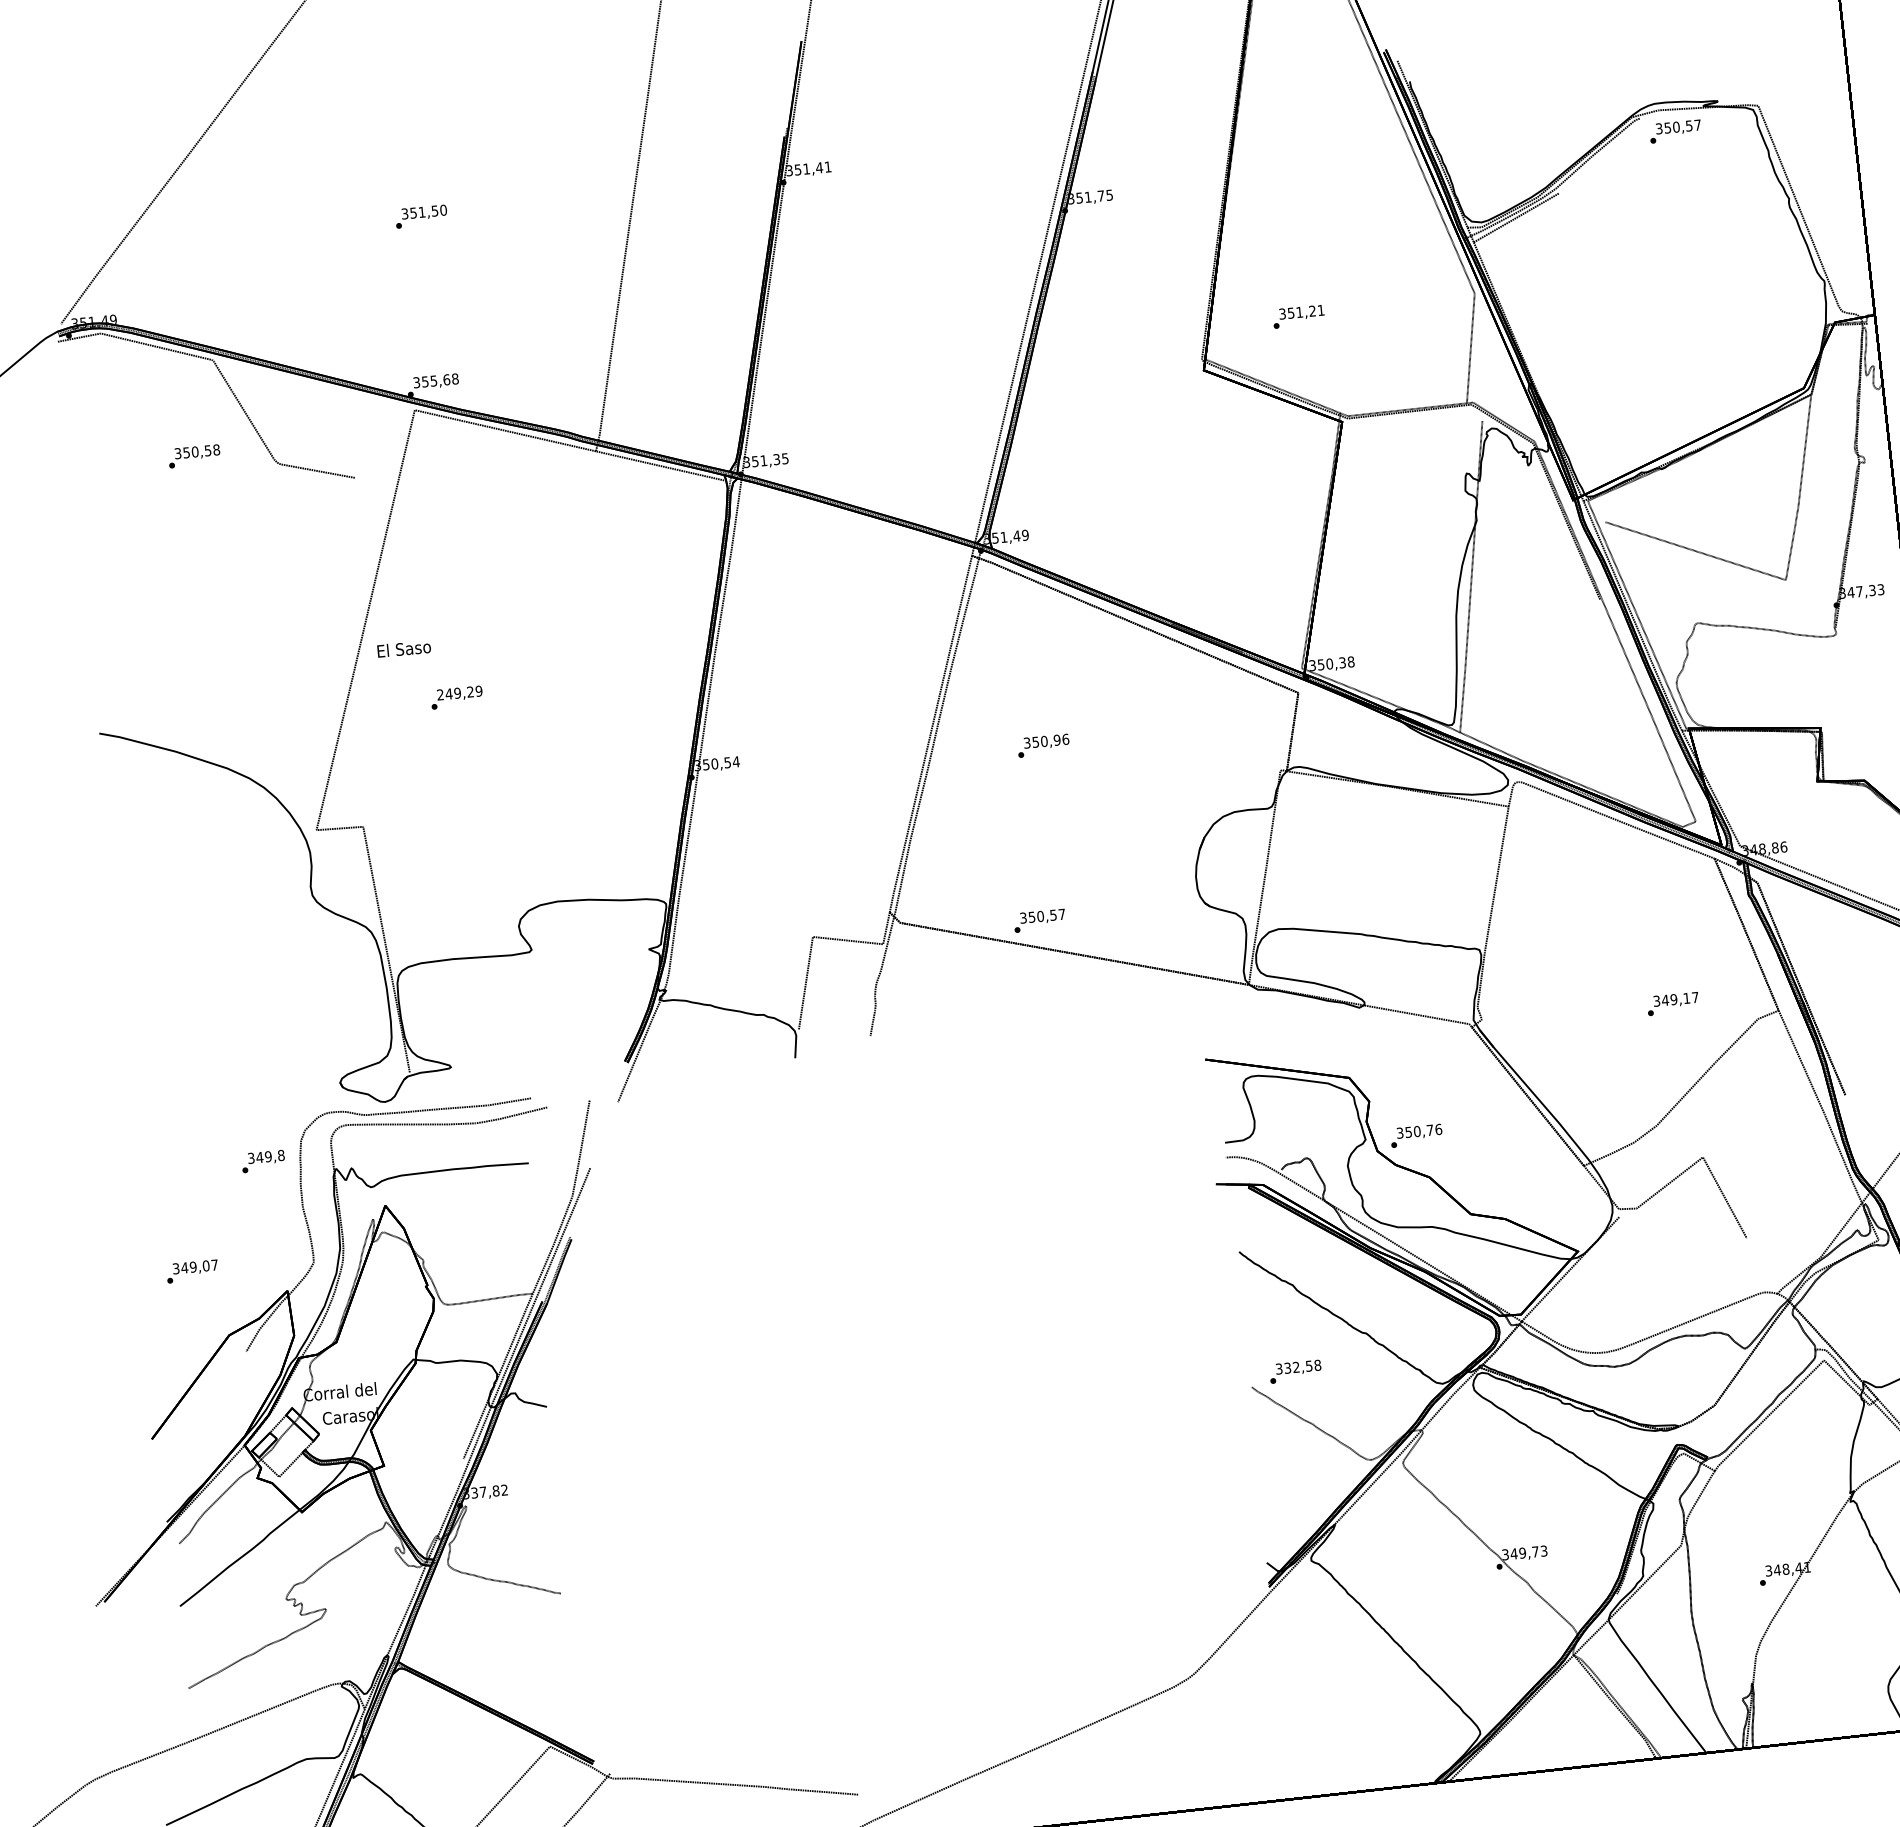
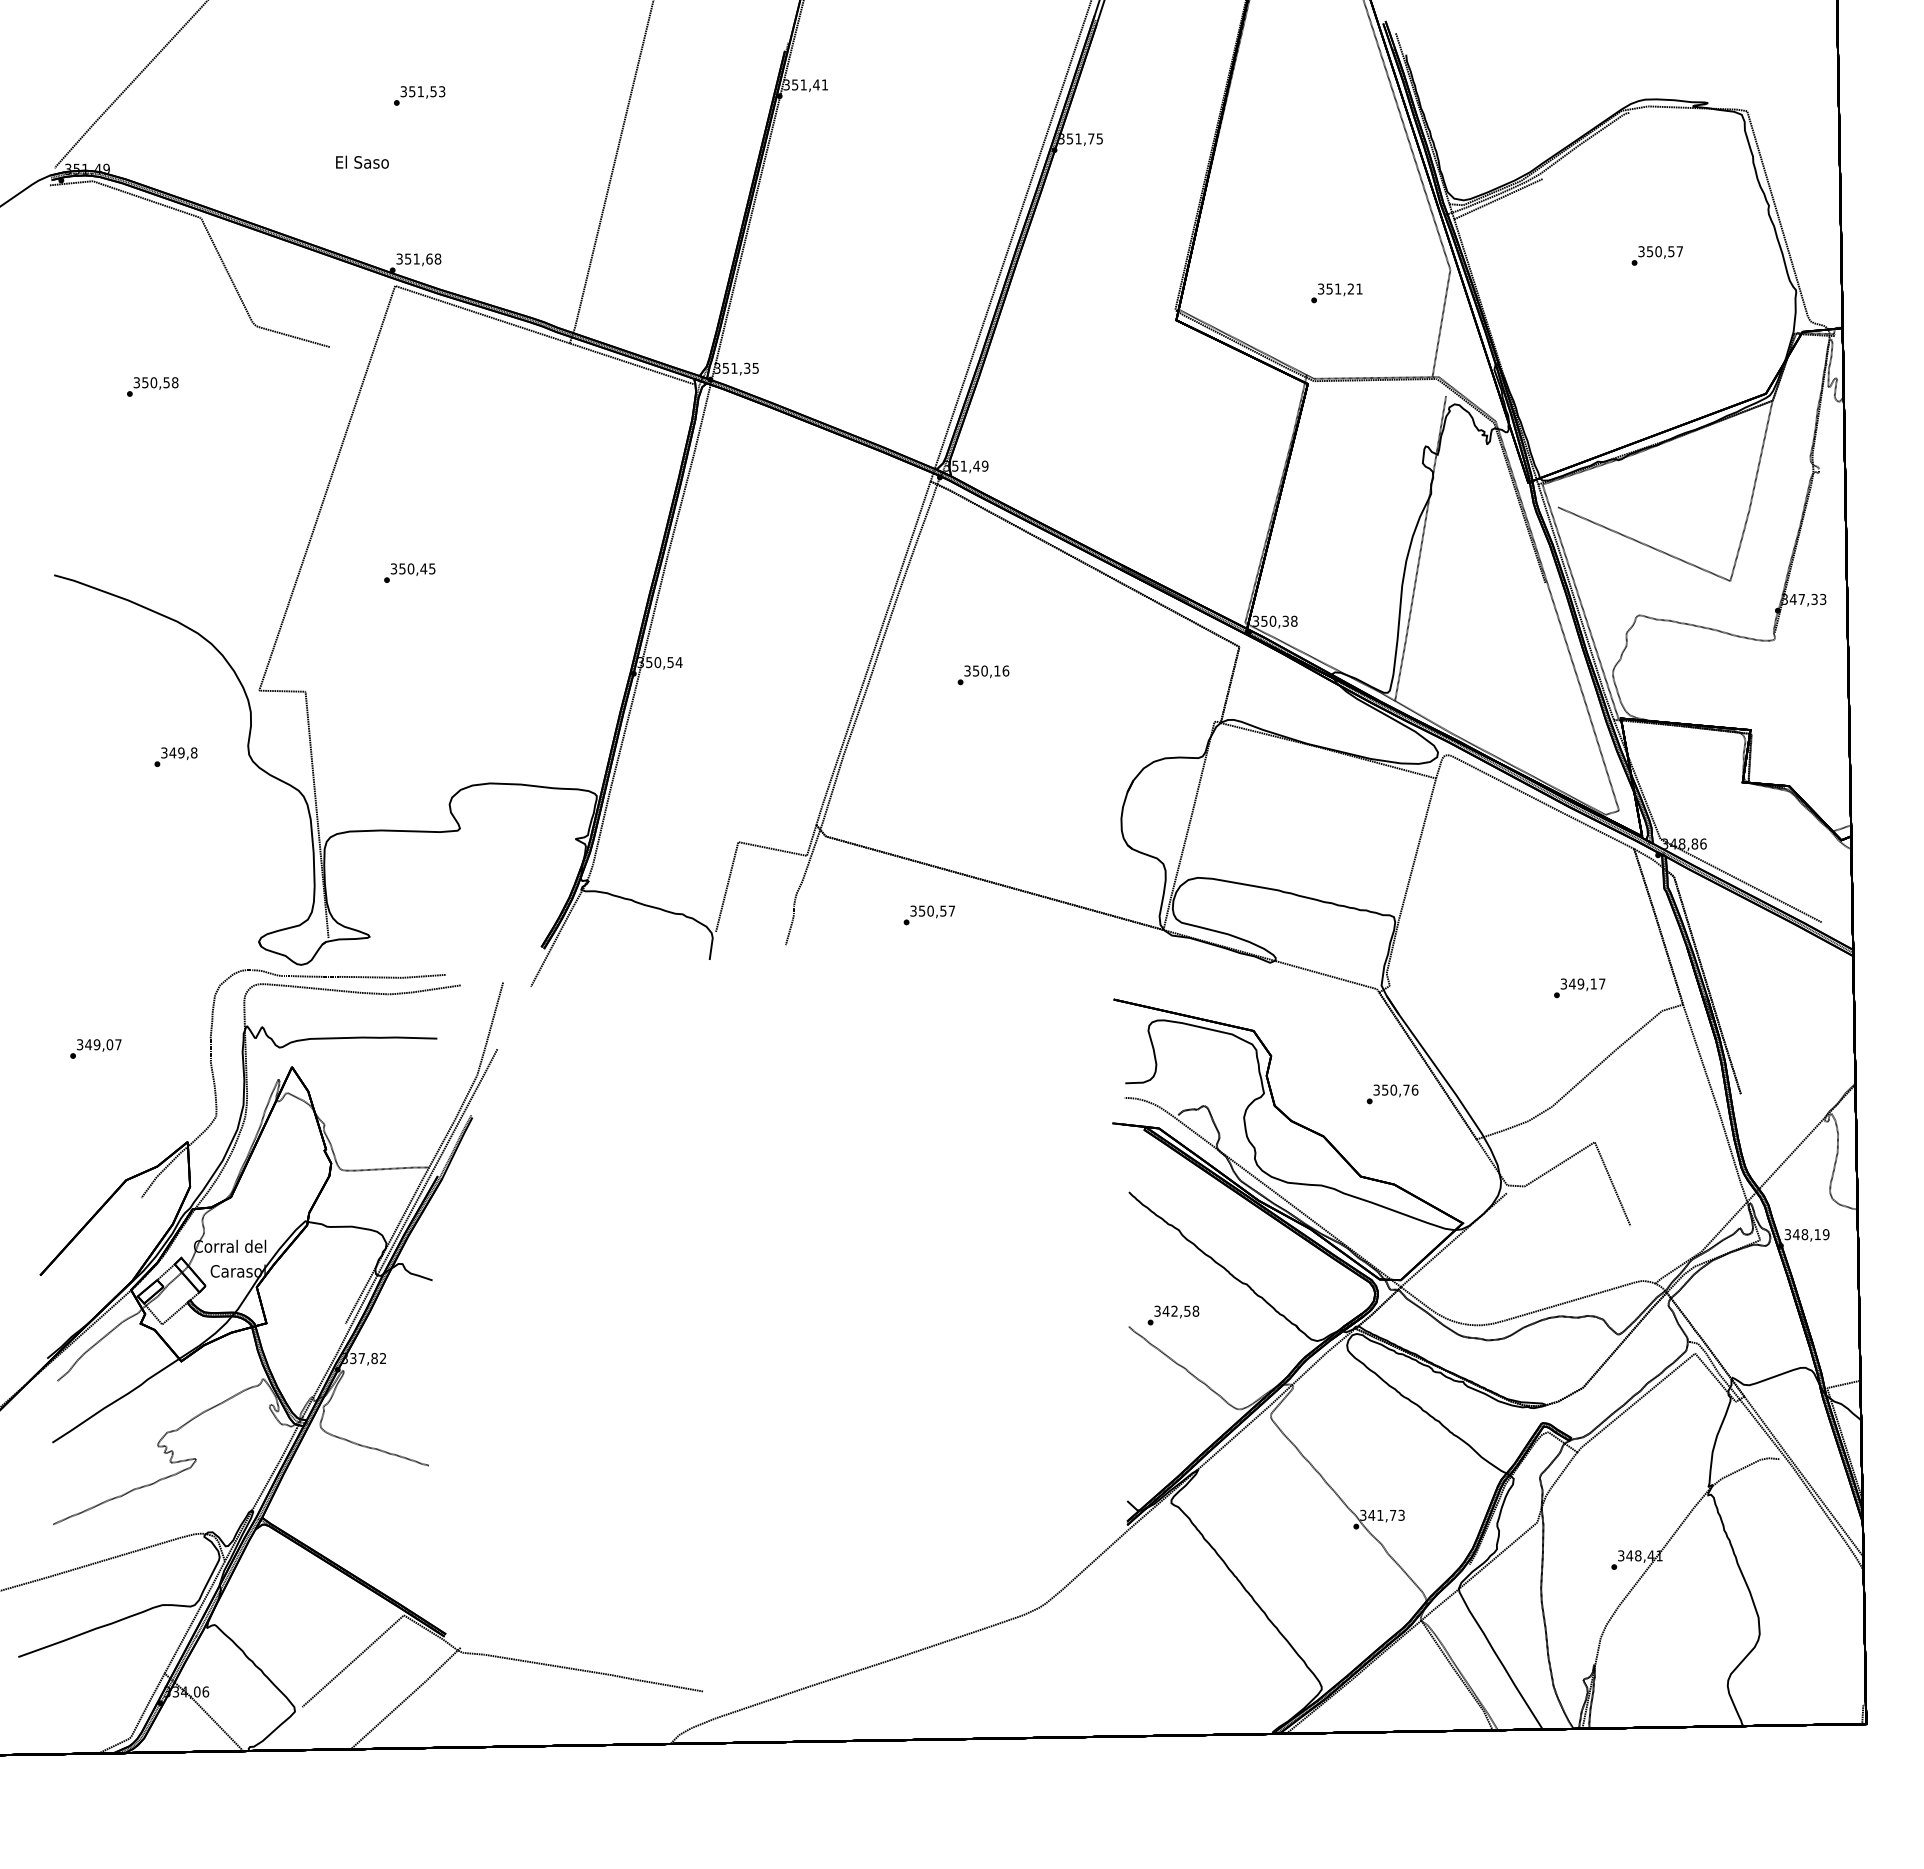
text: (1674, 131) -> (1656, 255), moved
text: (442, 210) -> (441, 91), 351,50 -> 351,53
text: (1298, 317) -> (1336, 293), moved
text: (433, 380) -> (416, 258), 355,68 -> 351,68
text: (194, 455) -> (152, 386), moved
text: (404, 648) -> (362, 161), moved
text: (459, 692) -> (412, 568), 249,29 -> 350,45
text: (1057, 739) -> (997, 670), 350,96 -> 350,16
text: (1038, 921) -> (928, 915), moved
text: (1416, 1136) -> (1392, 1094), moved
text: (262, 1160) -> (175, 756), moved
text: (192, 1271) -> (95, 1048), moved
text: (1287, 1367) -> (1165, 1310), 332,58 -> 342,58
text: (1522, 1552) -> (1380, 1514), 349,73 -> 341,73

